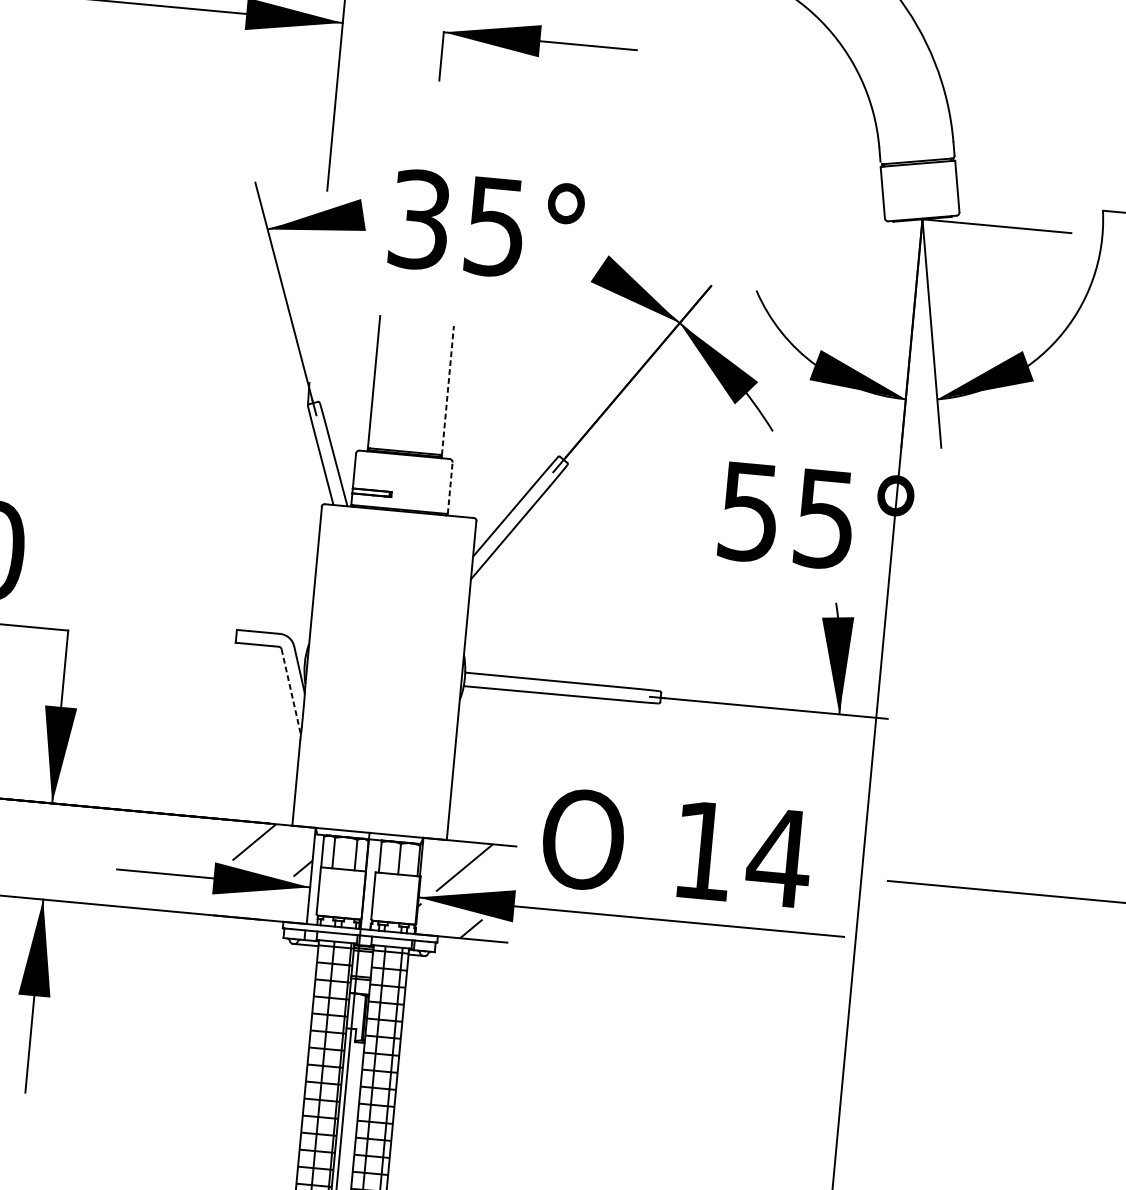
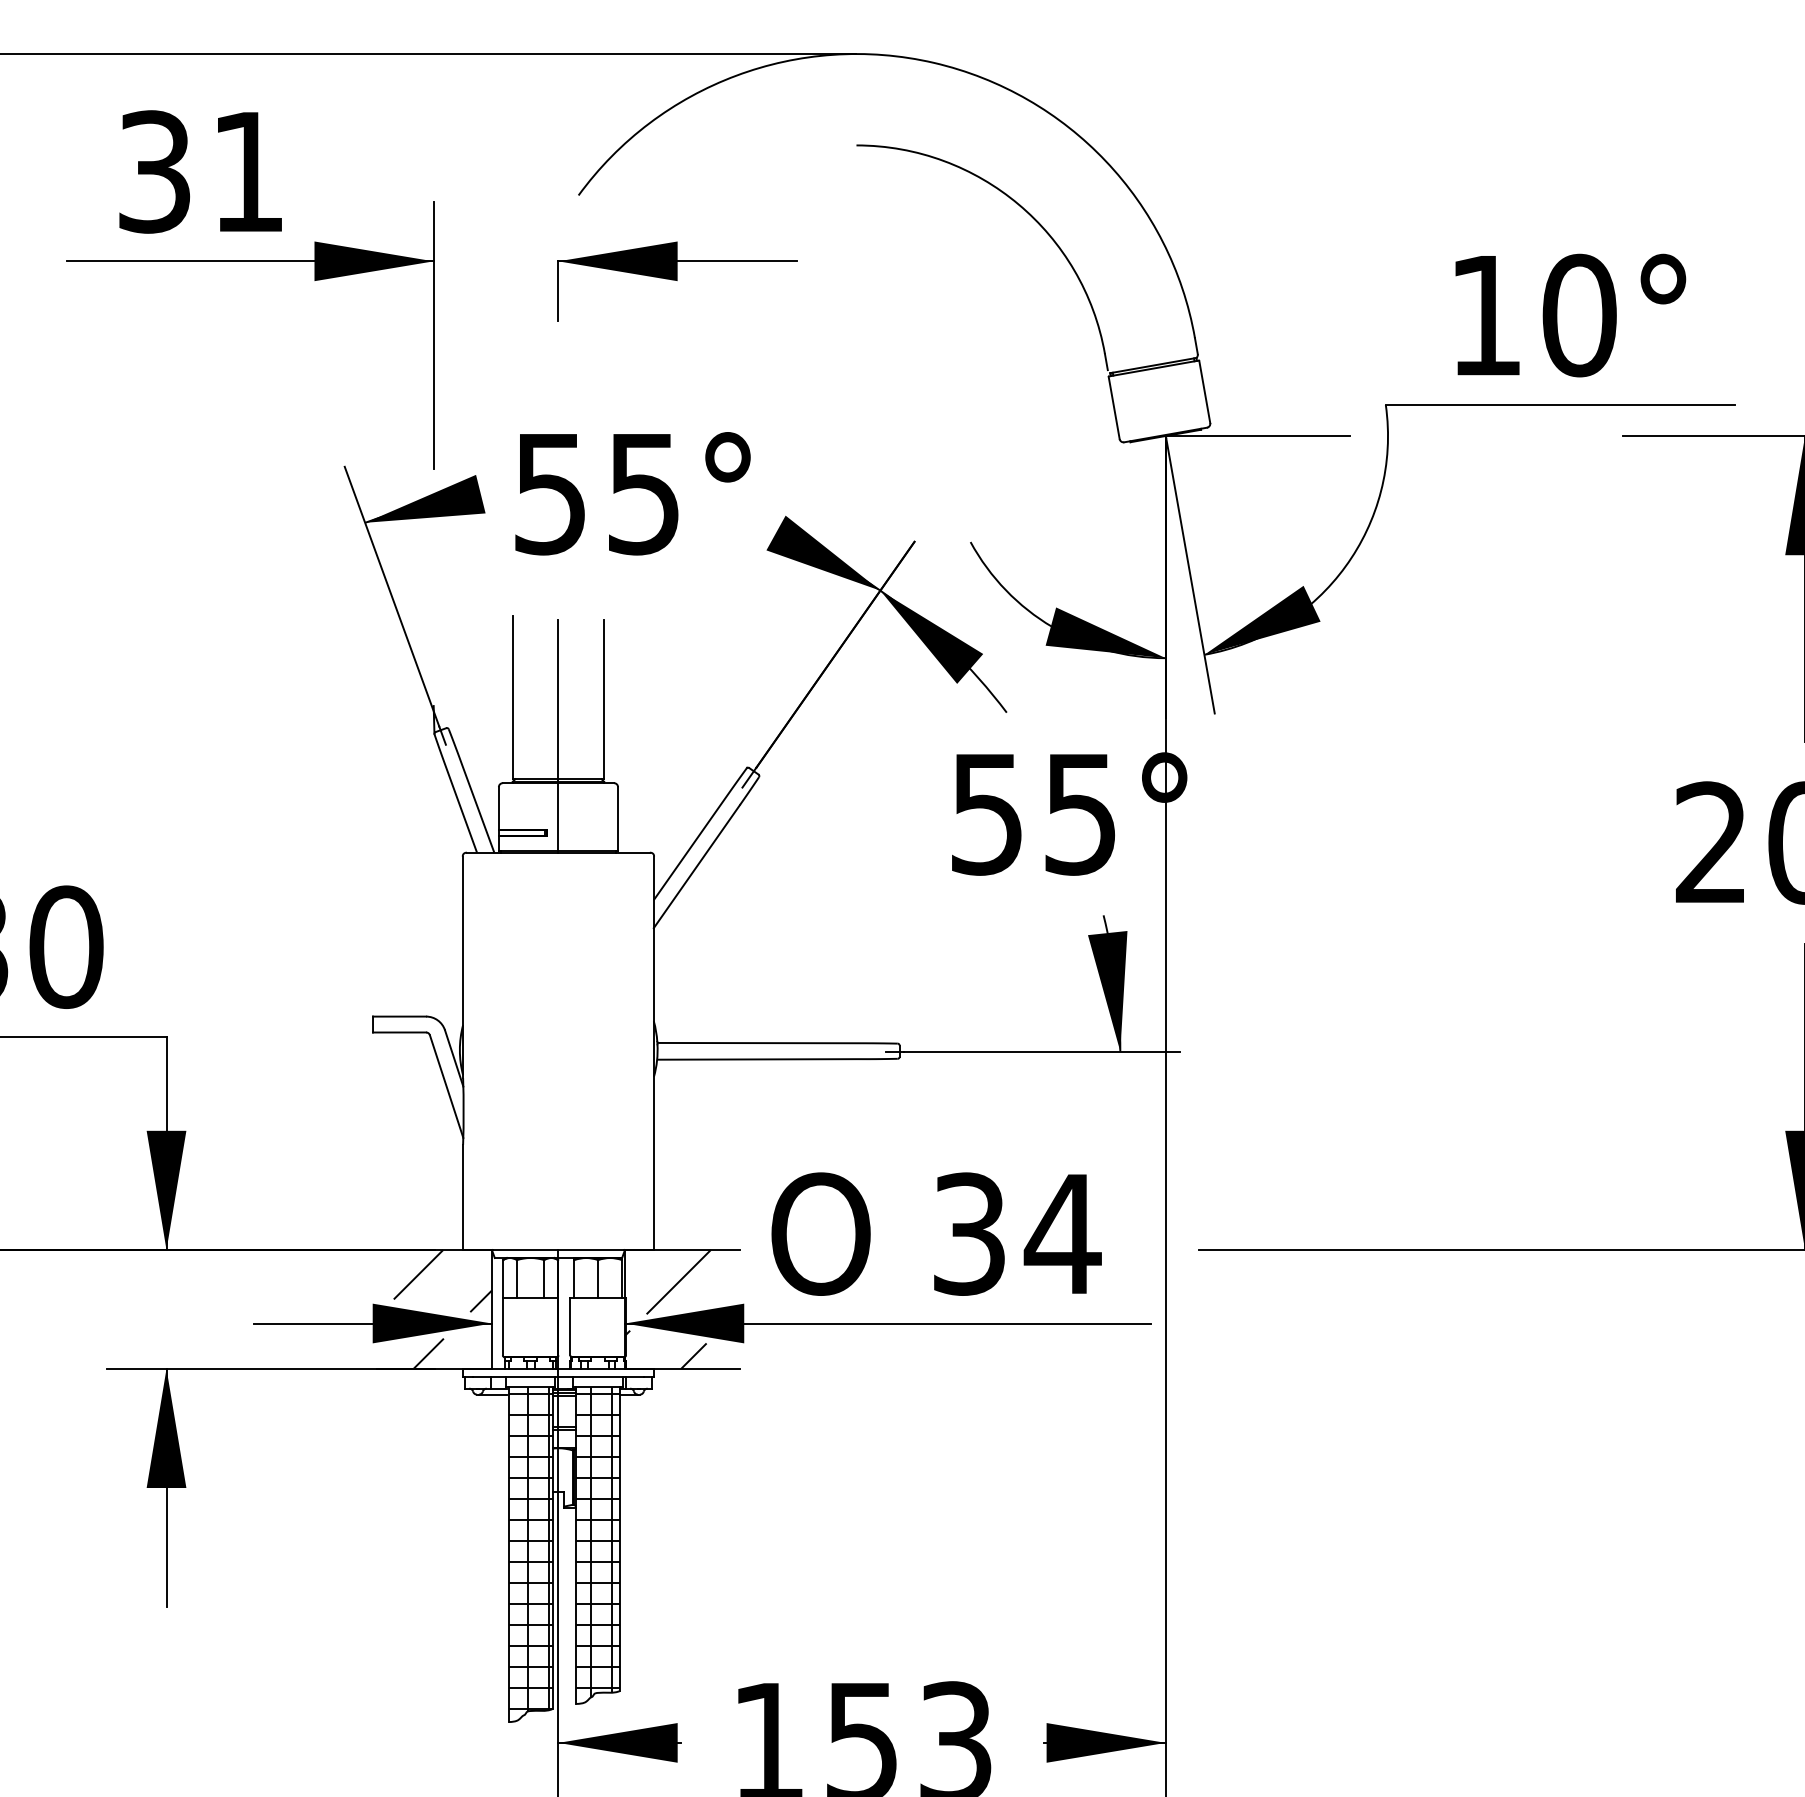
text: (419, 219) -> (550, 493), 35° -> 55°
line: (448, 390) -> (604, 699), dashed -> solid
line: (408, 416) -> (558, 735), added
line: (450, 487) -> (618, 818), dashed -> solid
line: (291, 692) -> (446, 1086), dashed -> solid
text: (703, 850) -> (969, 1233), 14 -> 34
hatch: (256, 906) -> (428, 1353), added

